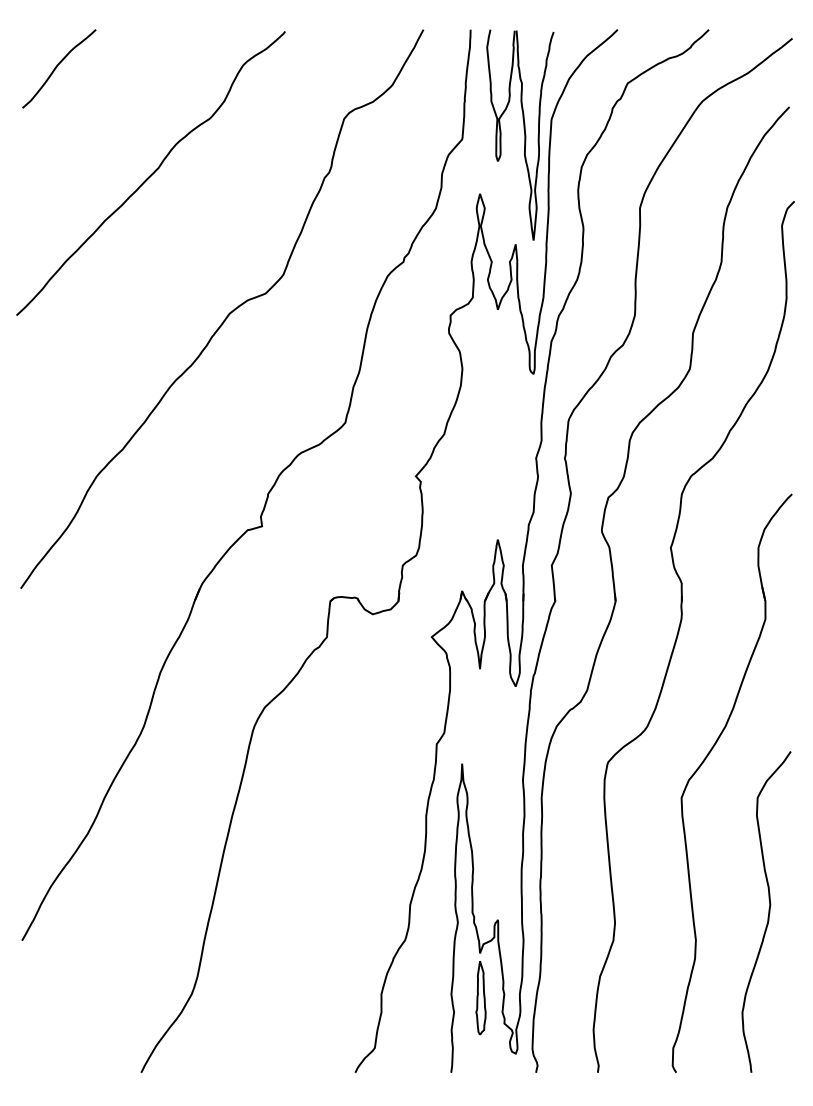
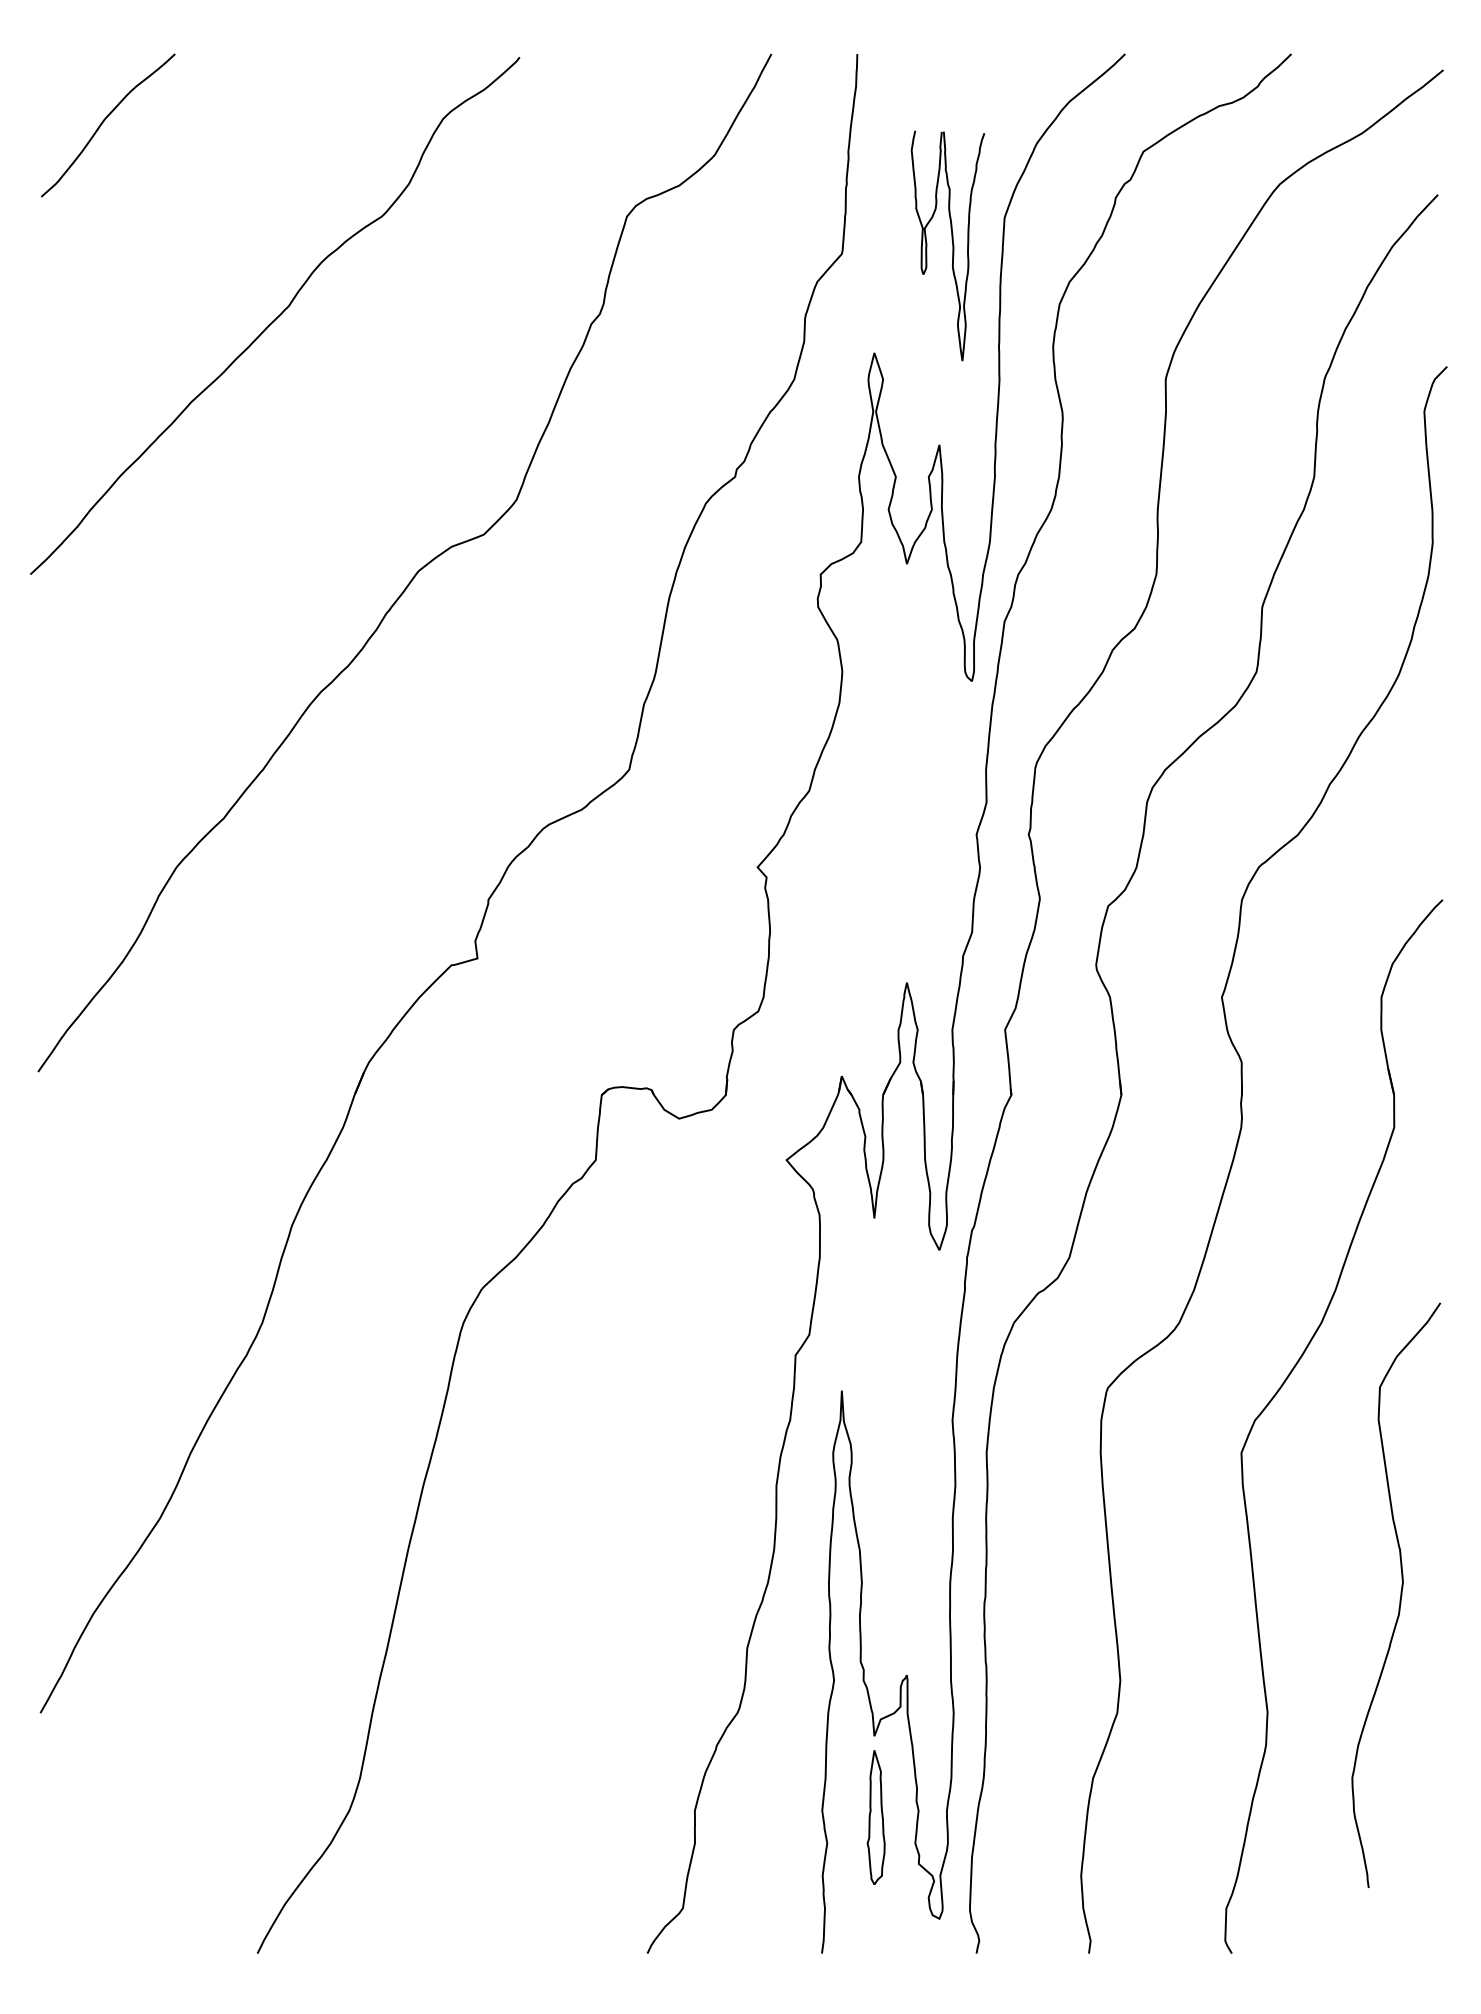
part: (520, 134) -> (948, 244), size x0.6
curve: (768, 911) -> (1399, 1594), moved

